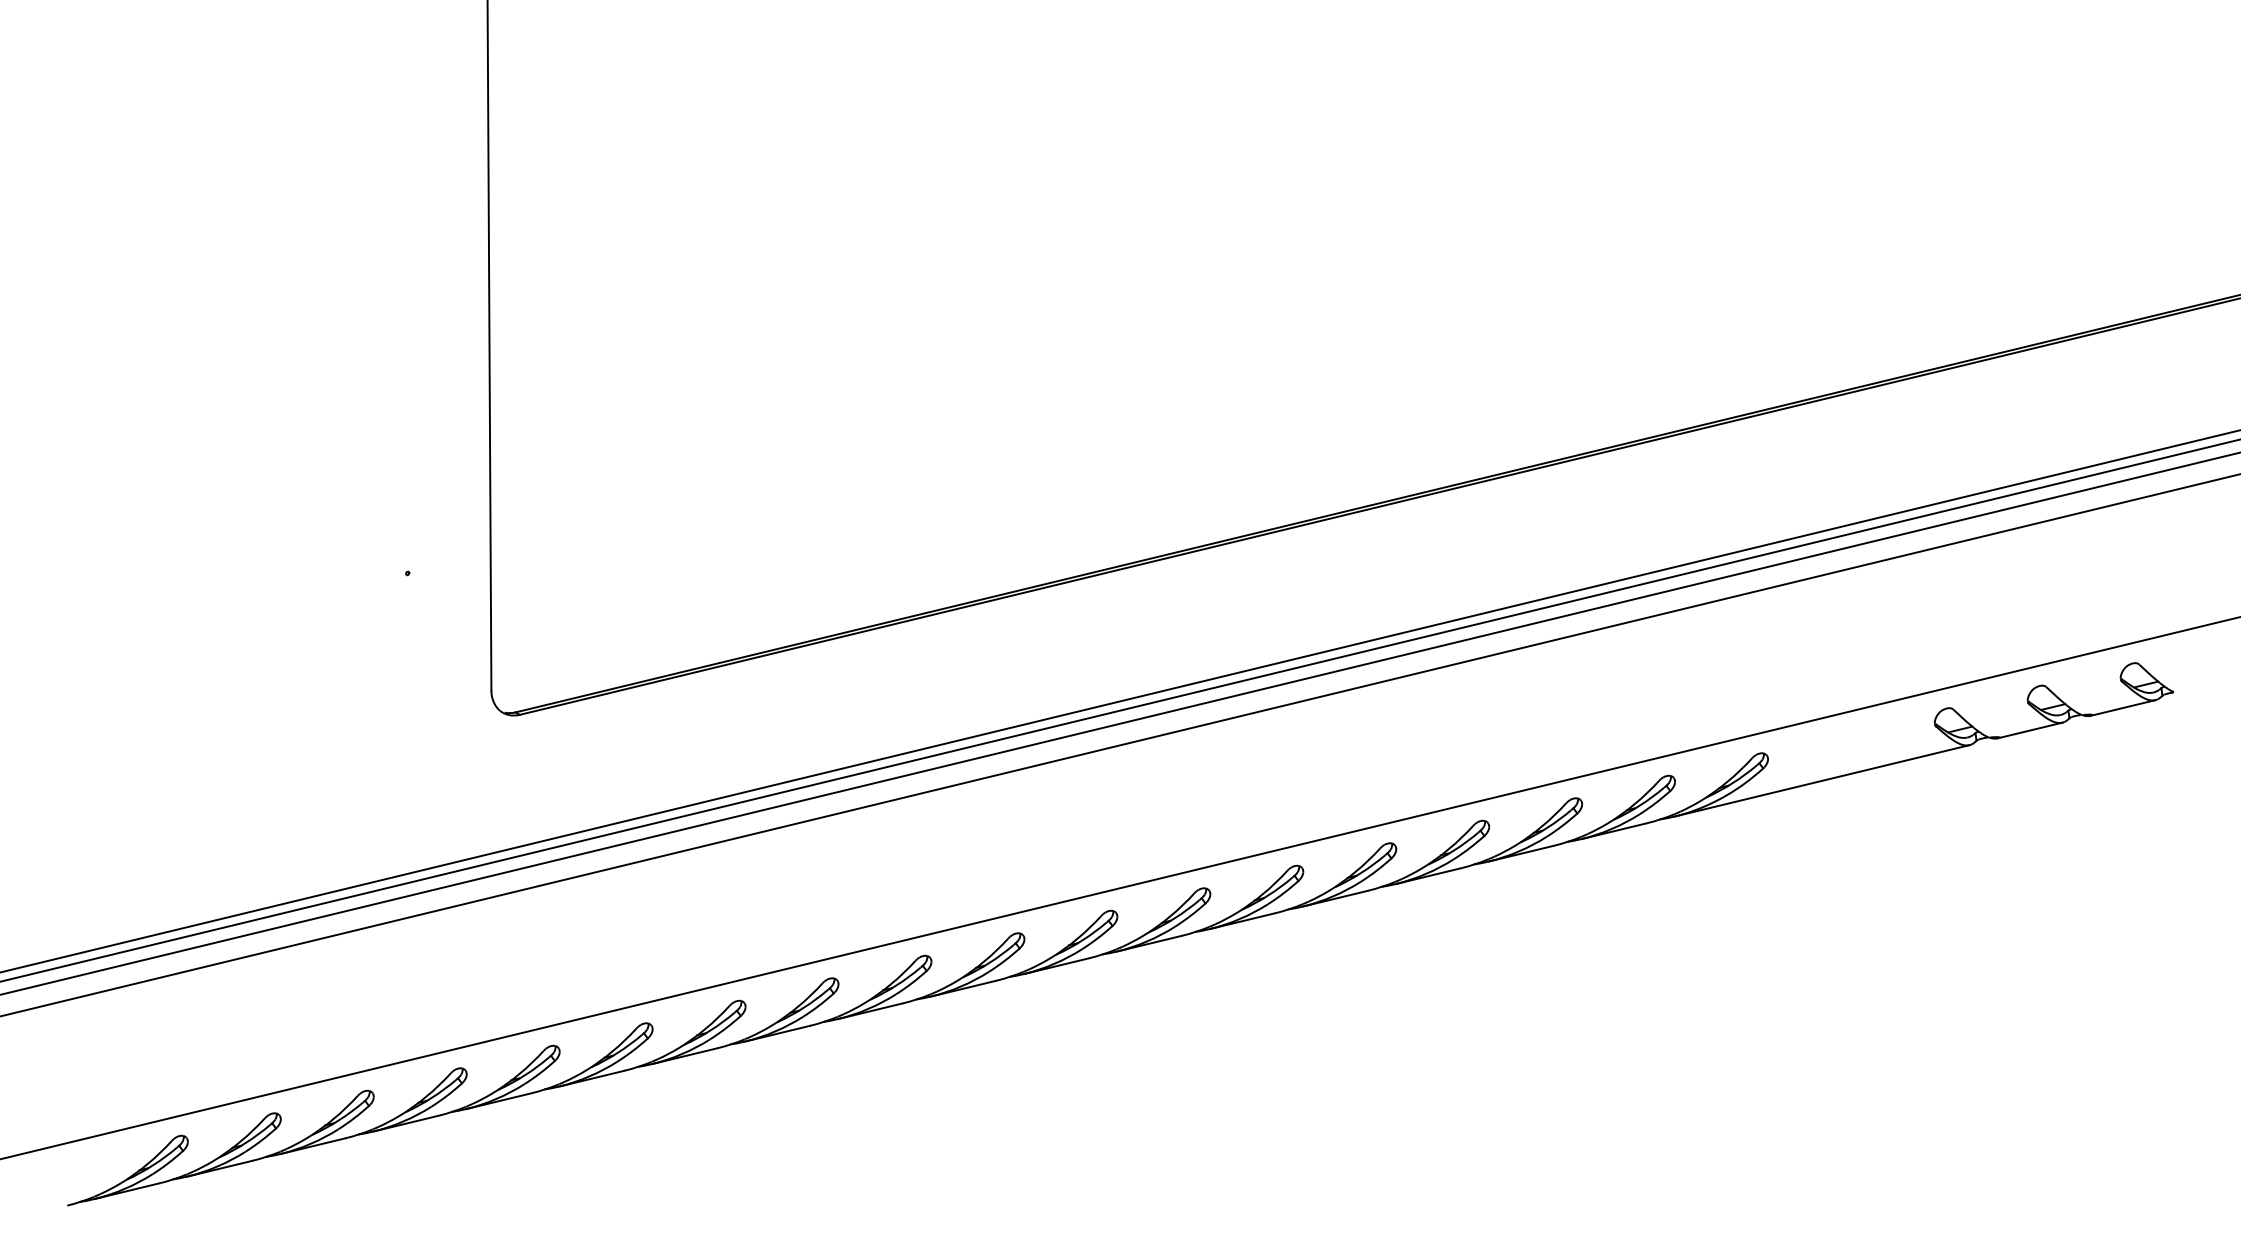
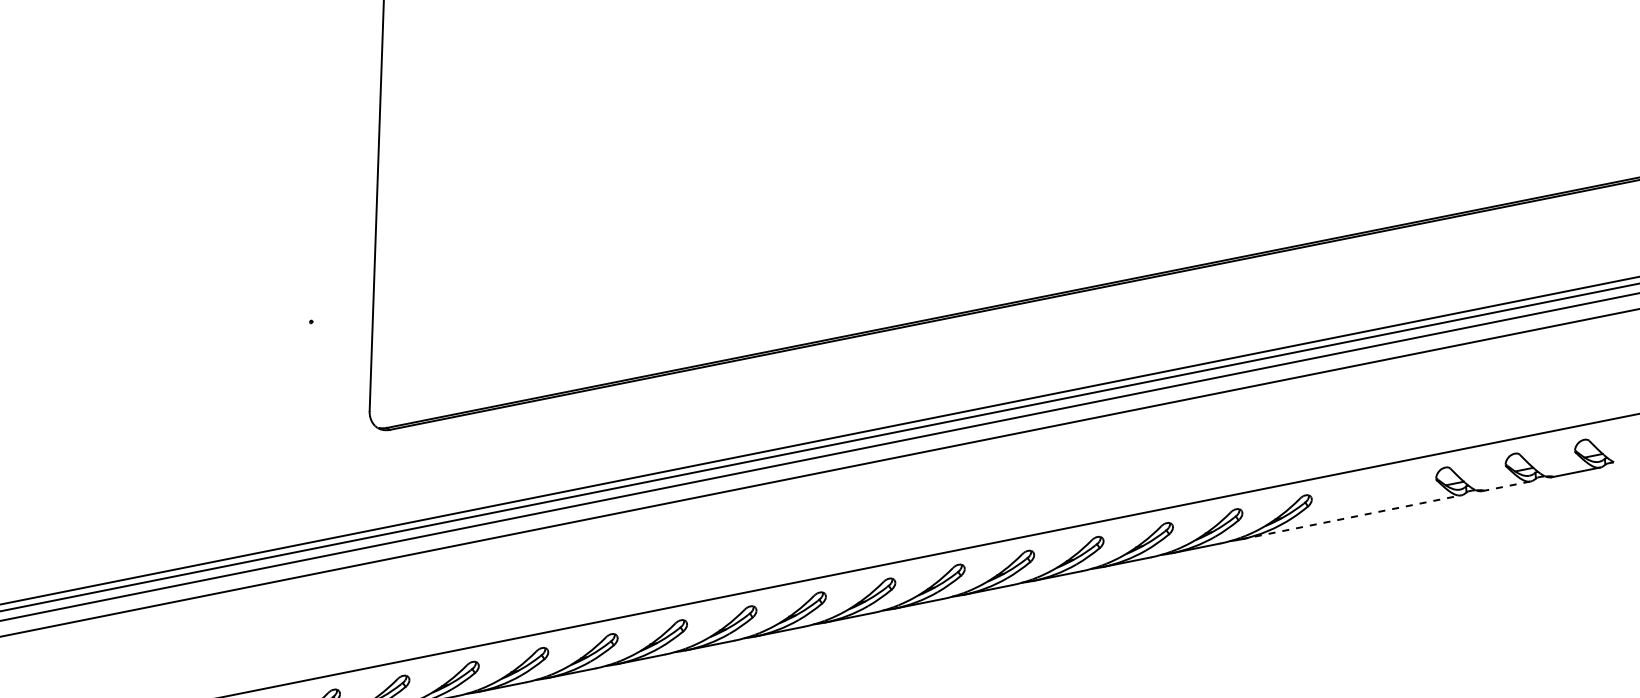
line: (2030, 730) -> (1506, 486), solid -> dashed
line: (1822, 780) -> (1351, 517), solid -> dashed

